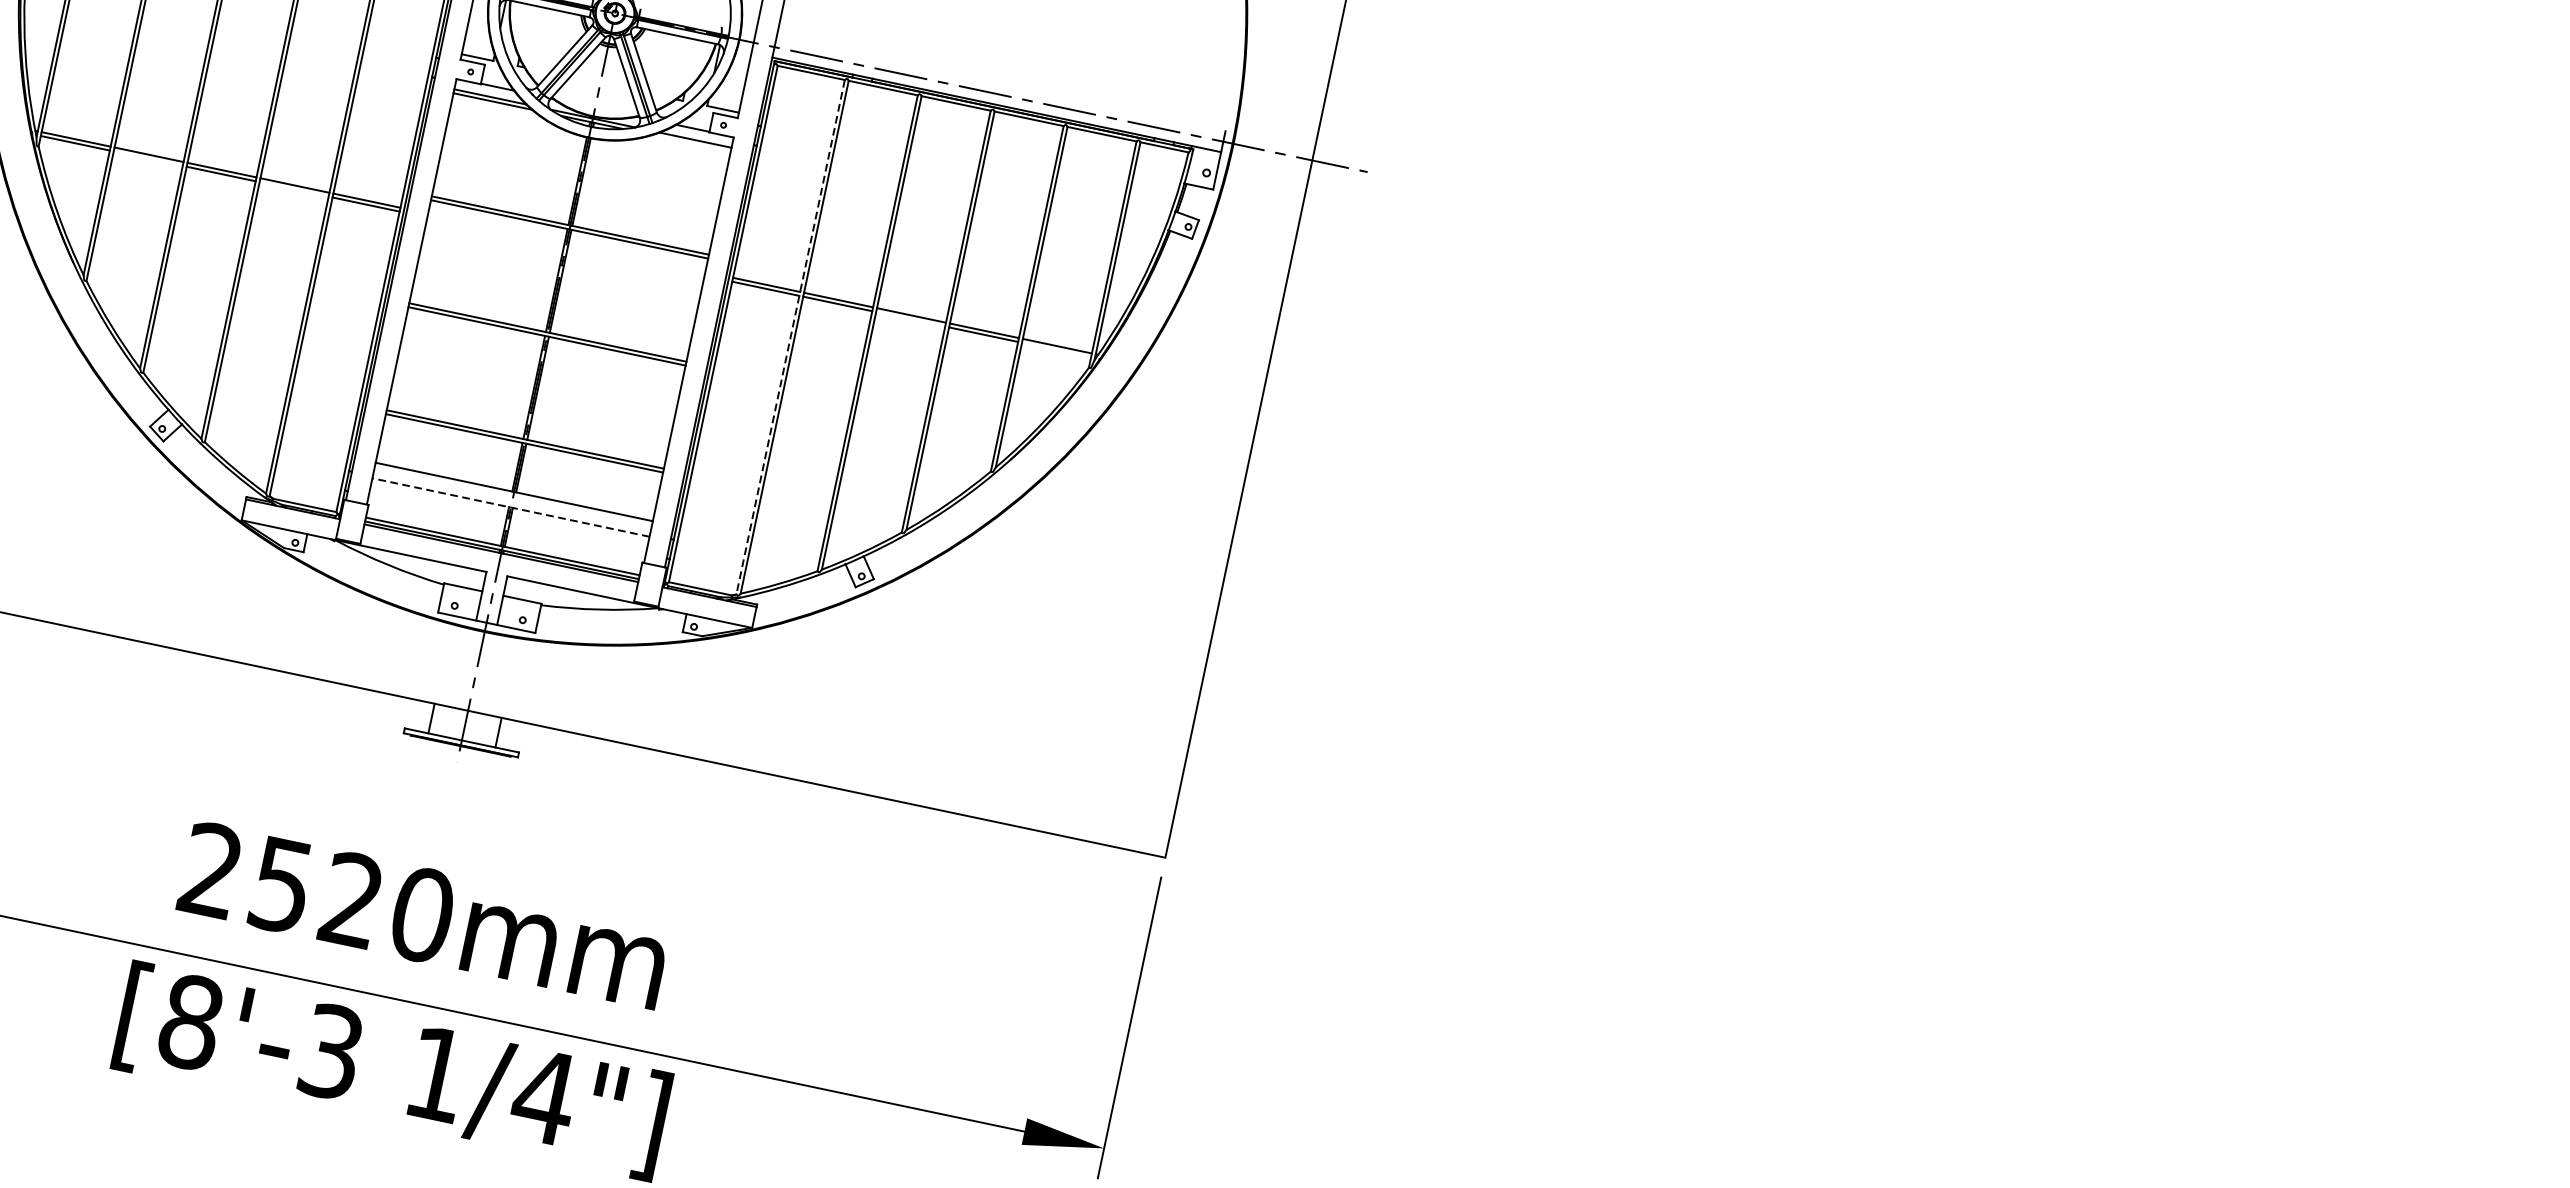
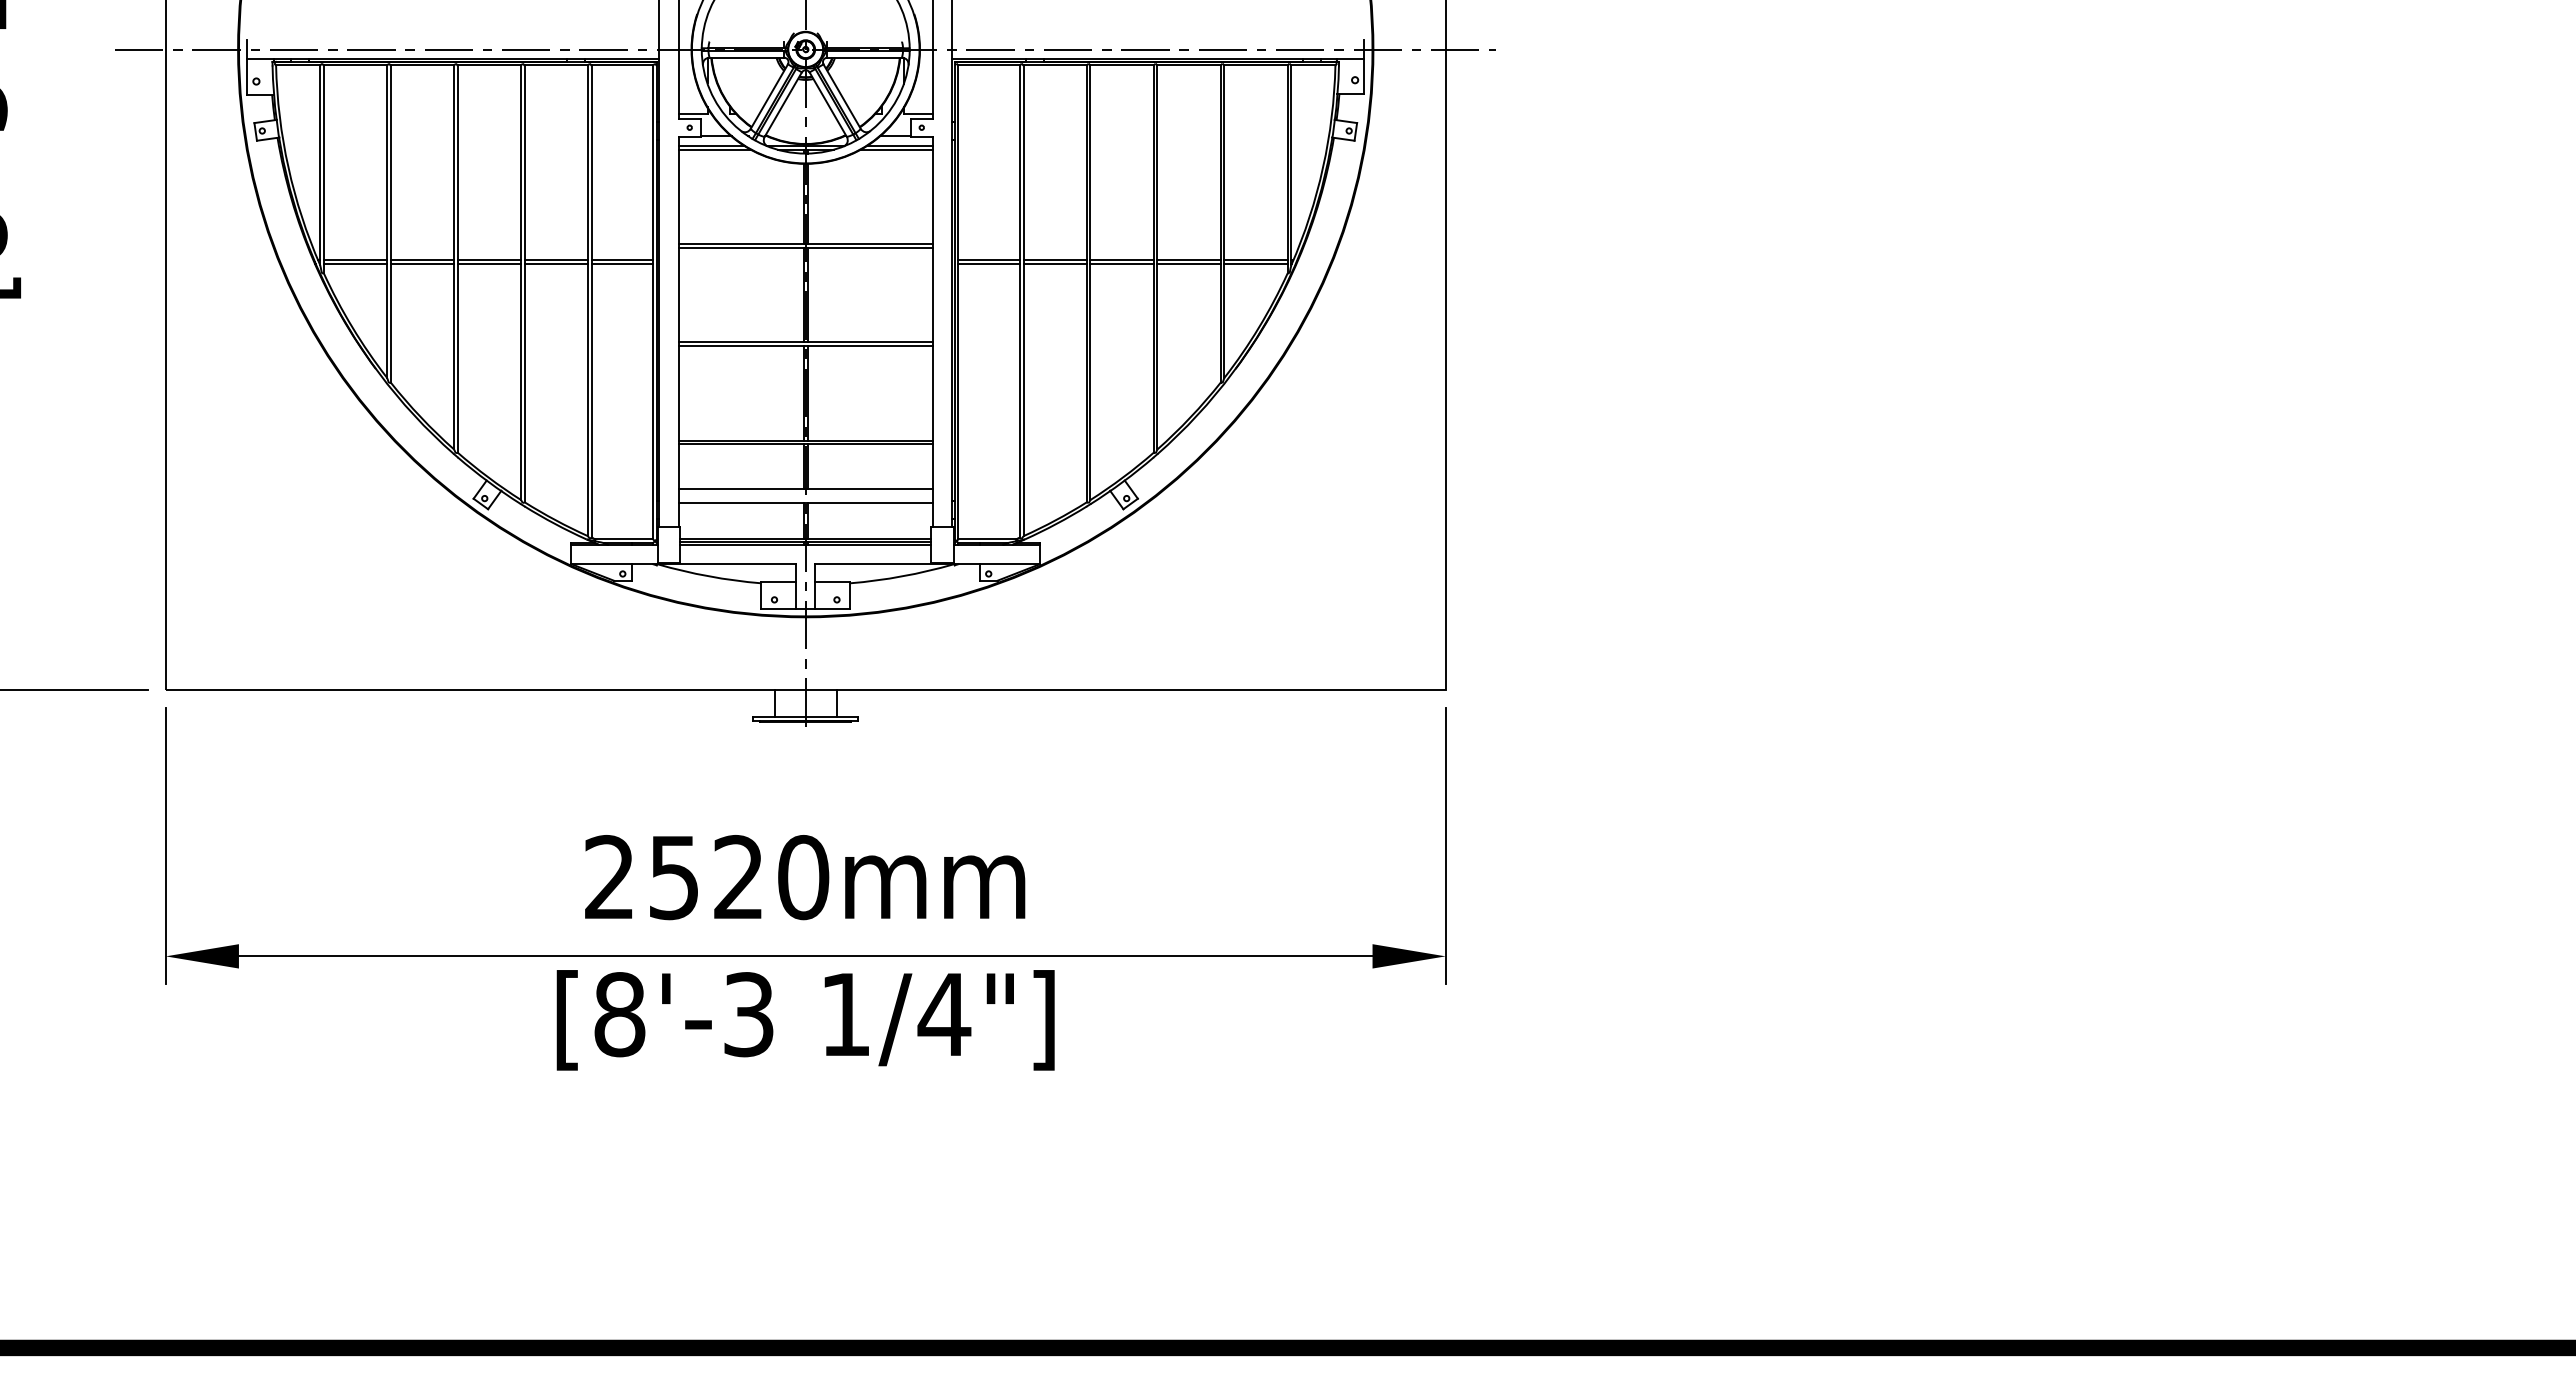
line: (691, 143) -> (896, 149), added
line: (148, 158) -> (422, 263), added
line: (293, 189) -> (555, 263), added
line: (910, 319) -> (1121, 263), added
line: (789, 338) -> (1019, 302), dashed -> solid
line: (1056, 349) -> (1255, 263), added
line: (510, 507) -> (805, 503), dashed -> solid

